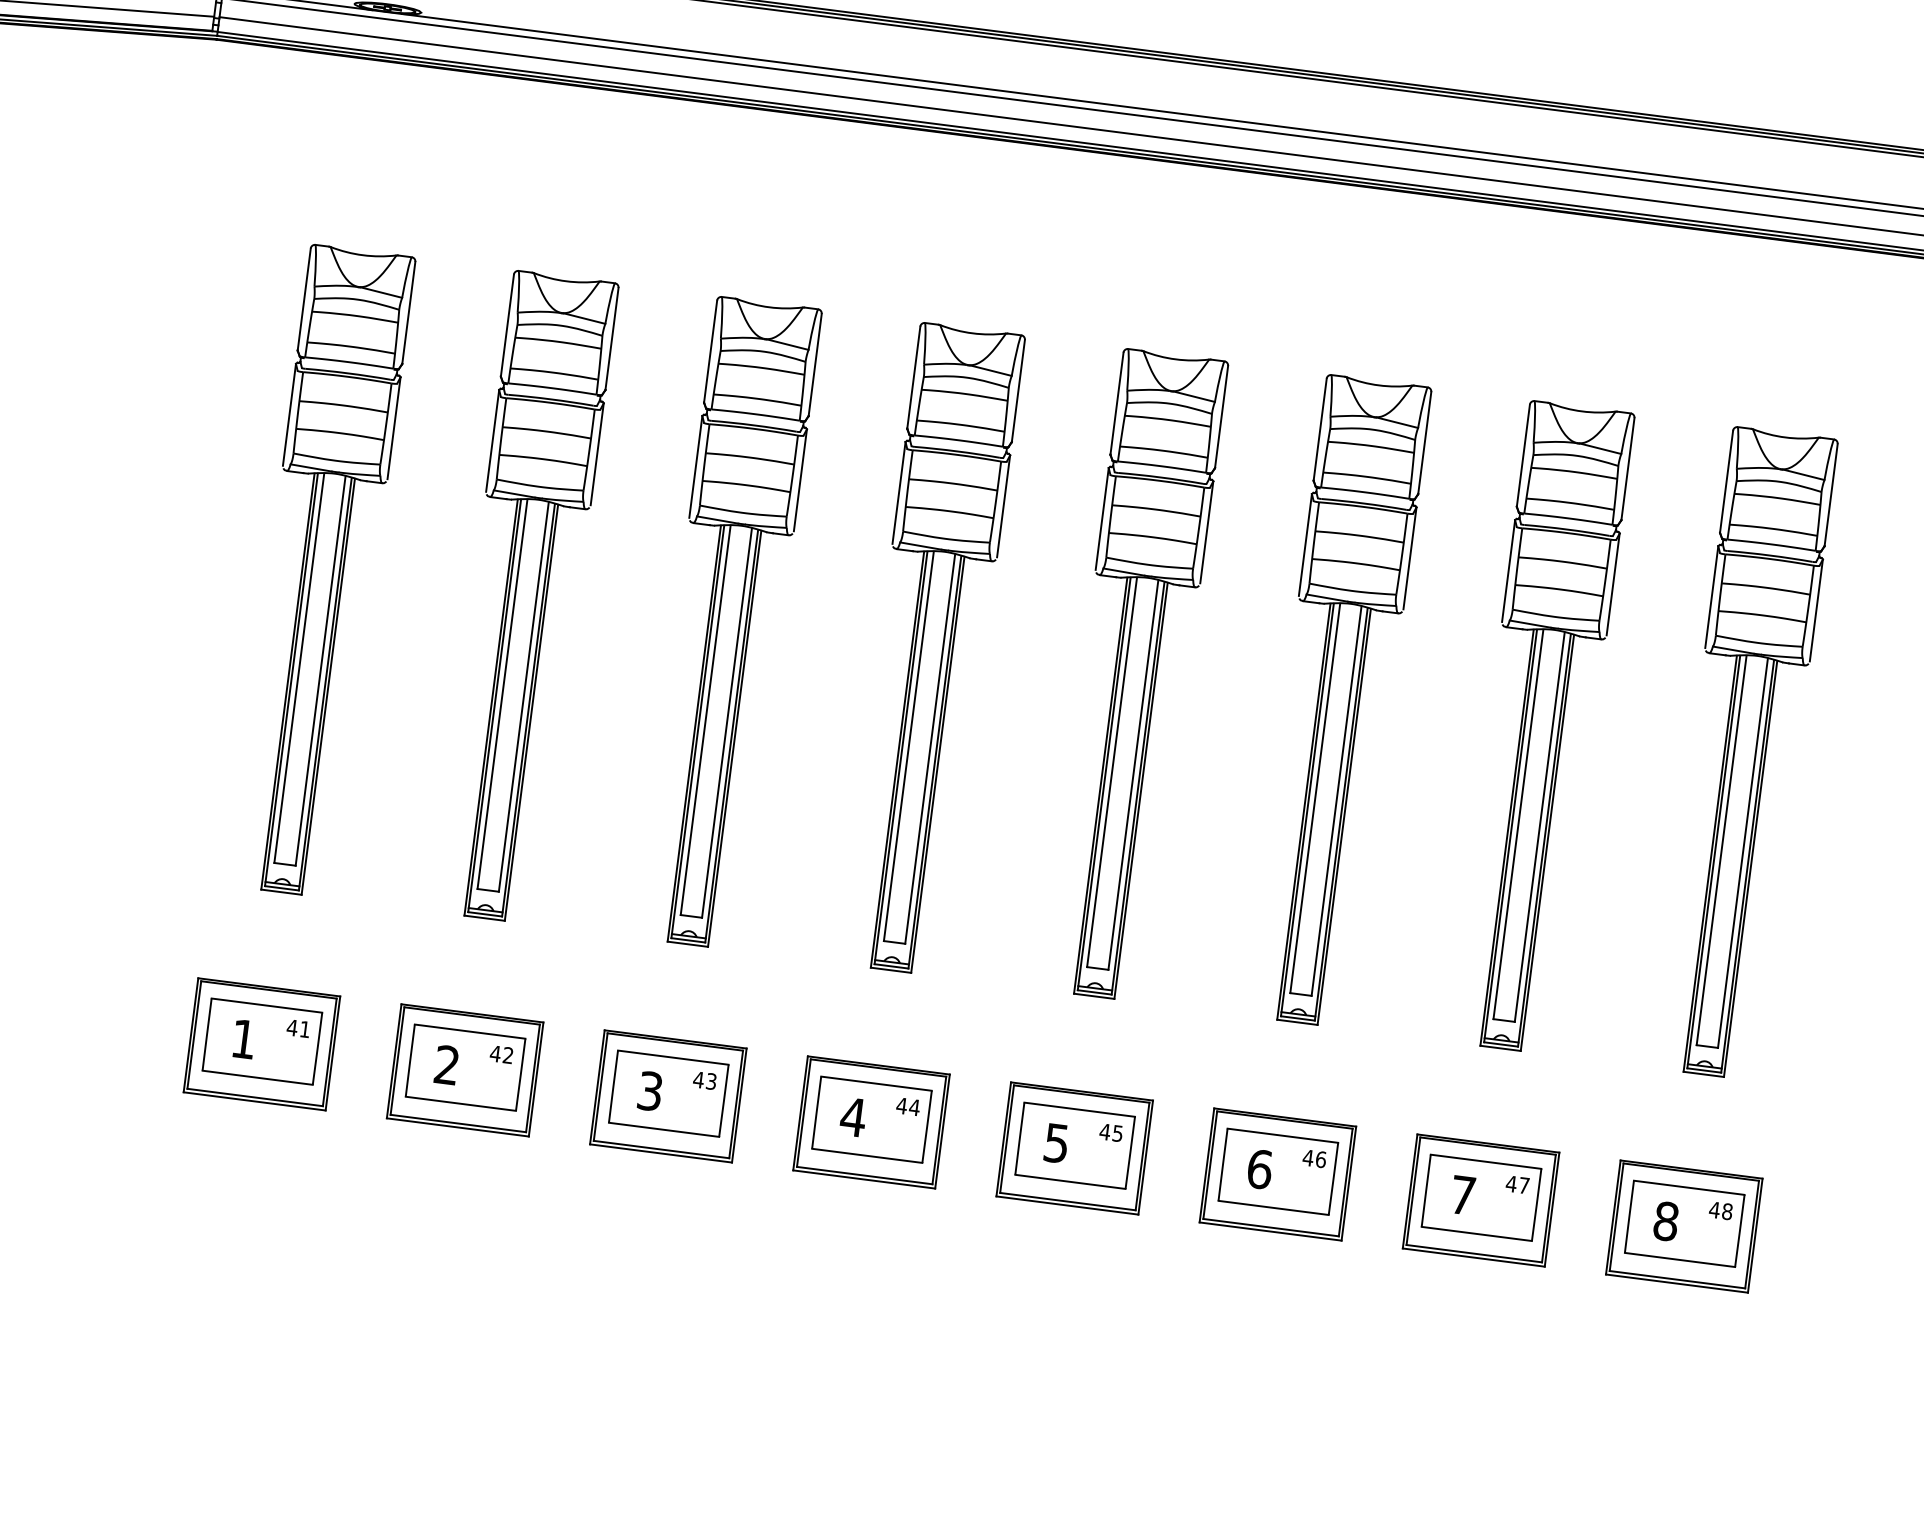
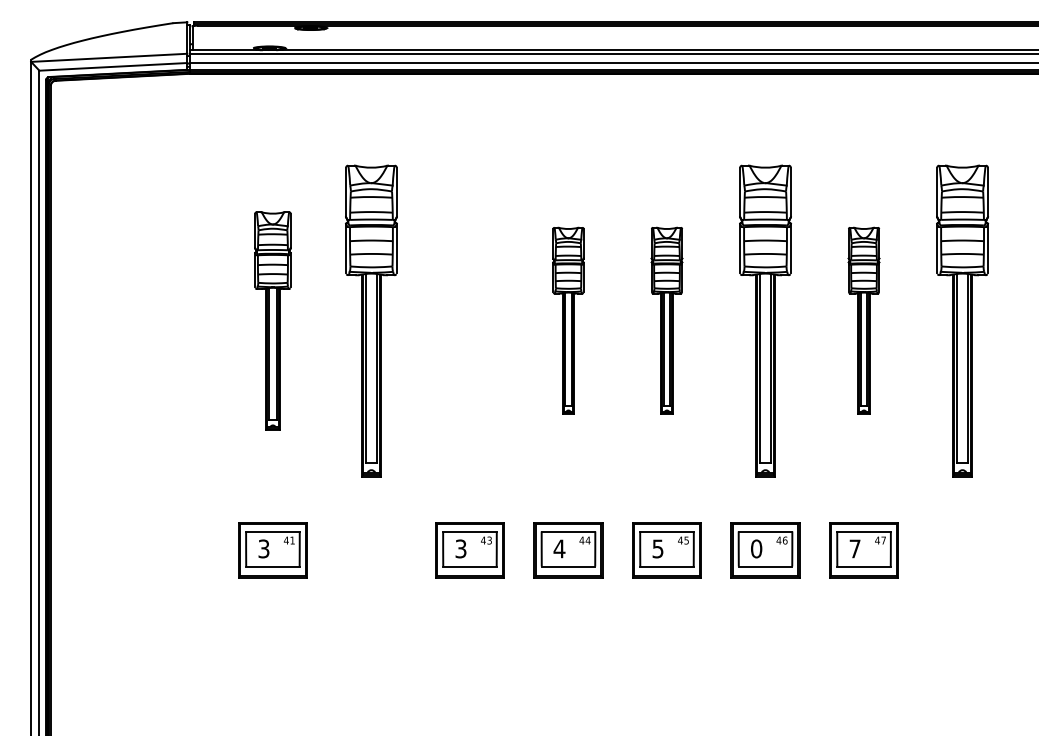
part: (321, 570) -> (272, 320), size x0.7
part: (728, 622) -> (469, 320), removed
part: (932, 648) -> (568, 320), size x0.6
part: (1134, 674) -> (666, 320), size x0.6
part: (1540, 726) -> (863, 320), size x0.6
text: (242, 1038) -> (263, 548), 1 -> 3
part: (465, 1070) -> (371, 550), removed
text: (1259, 1168) -> (756, 548), 6 -> 0
part: (1684, 1226) -> (962, 550), removed

